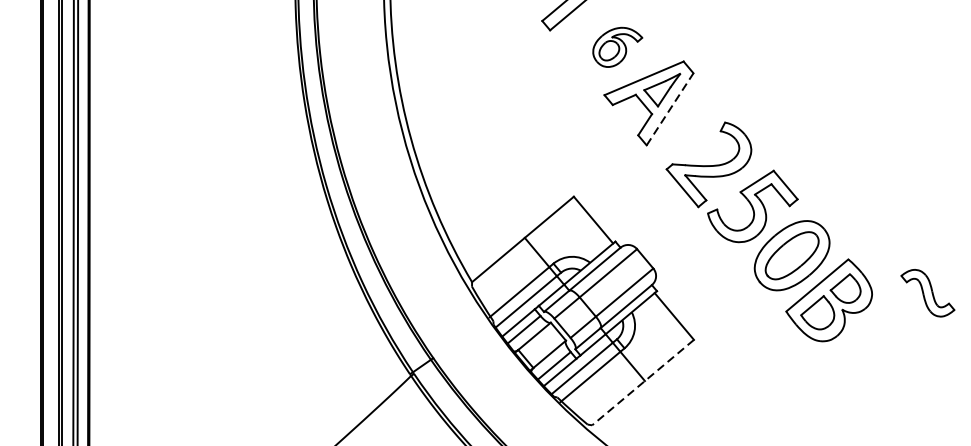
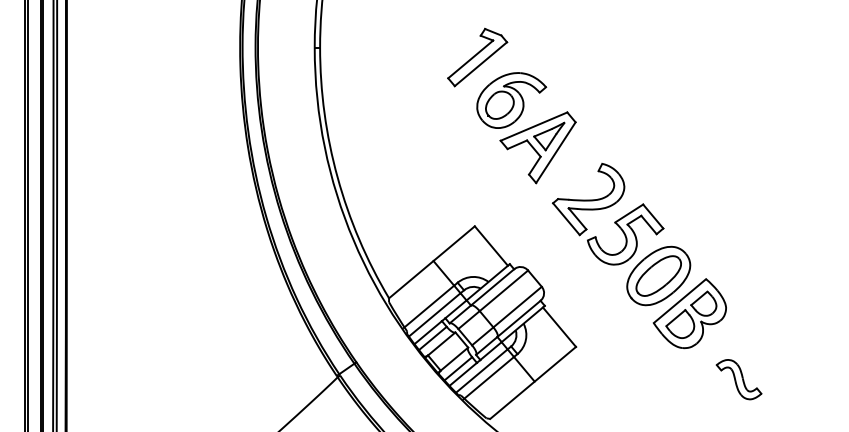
part: (617, 47) -> (511, 100), size x1.67
line: (670, 109) -> (556, 152), dashed -> solid
part: (927, 293) -> (738, 379), moved
line: (643, 382) -> (533, 382), dashed -> solid

